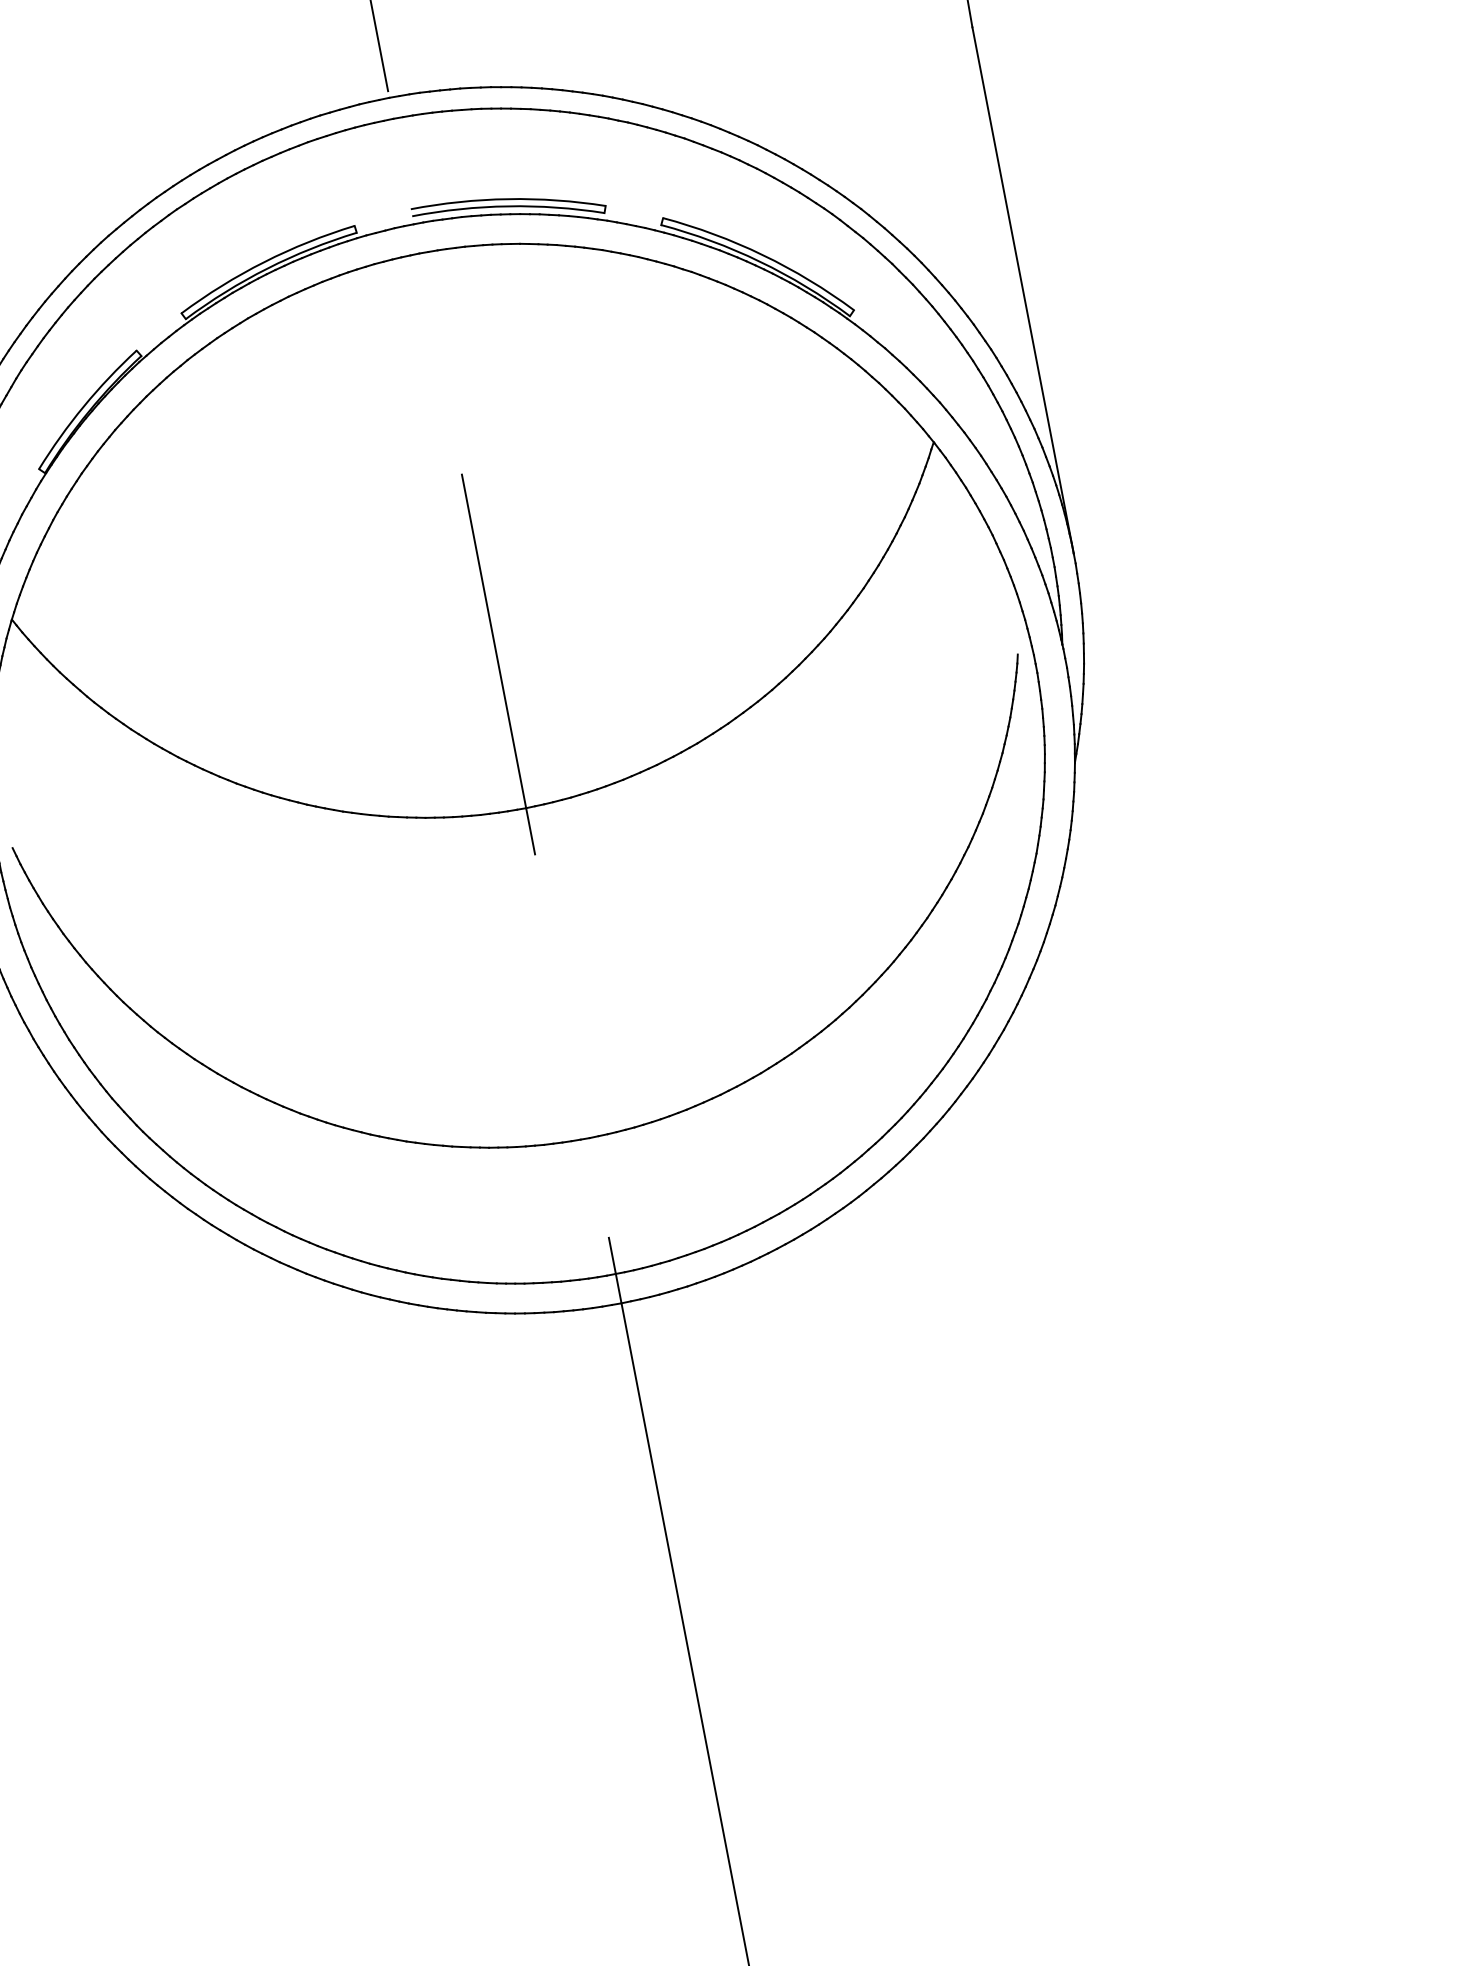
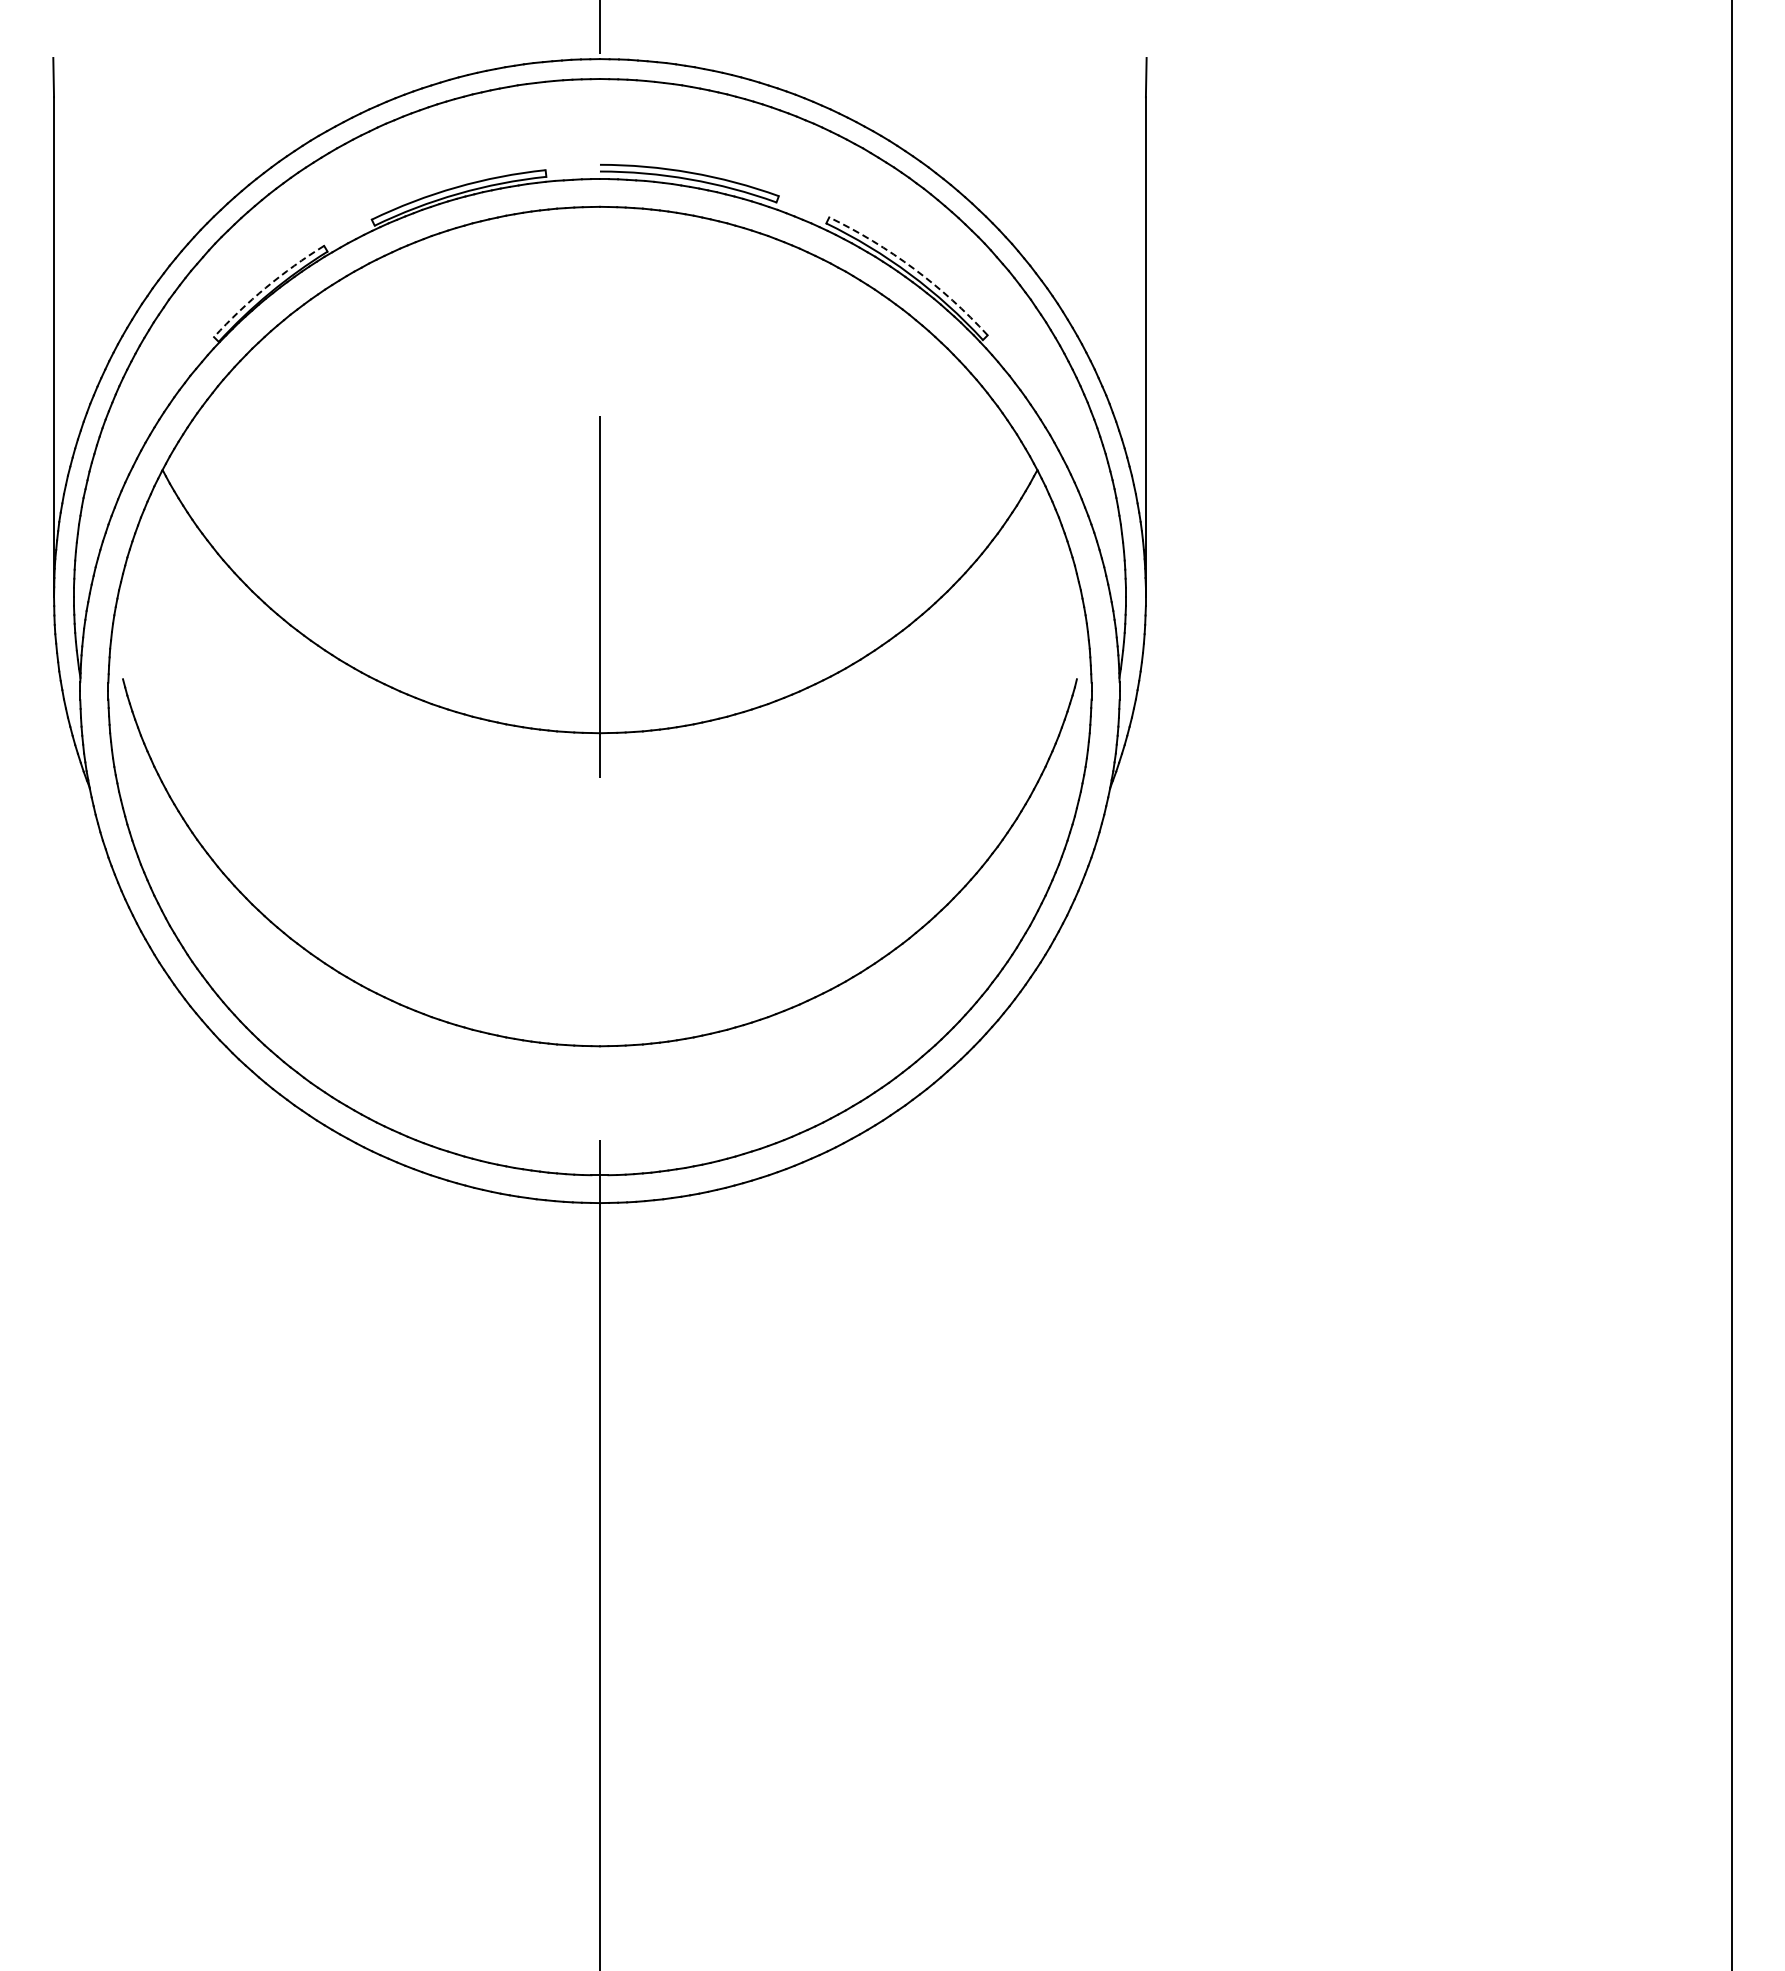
arc: (763, 254) -> (914, 268), solid -> dashed
arc: (83, 406) -> (265, 287), solid -> dashed

